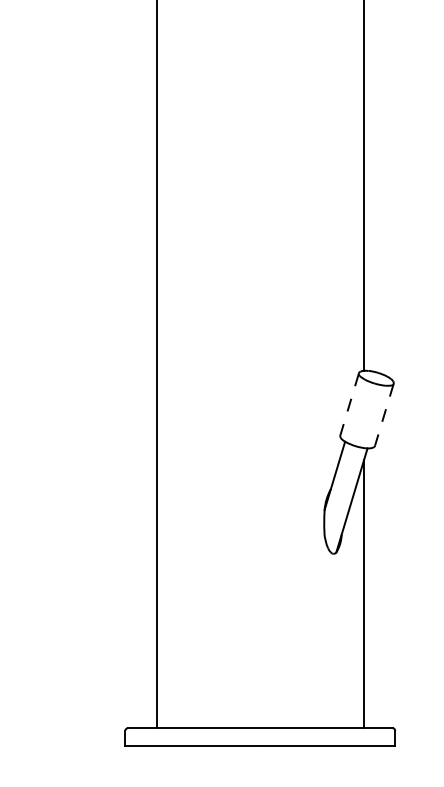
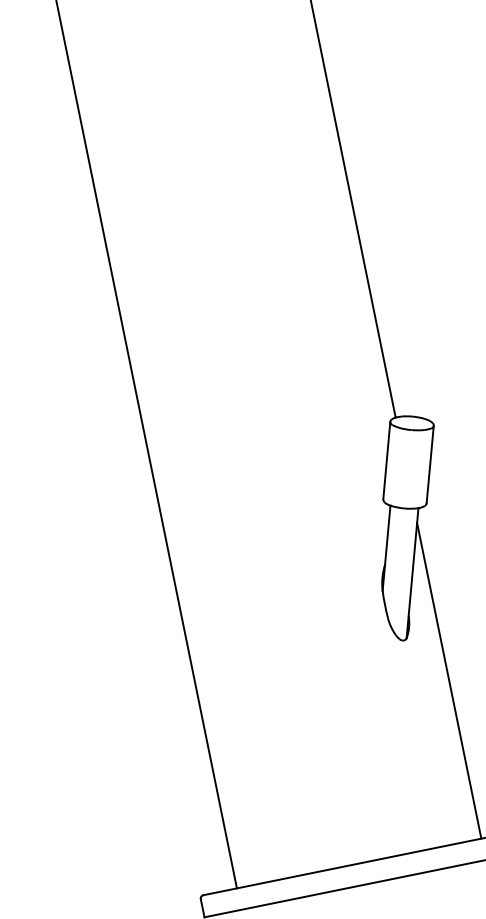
line: (349, 404) -> (386, 460), dashed -> solid
line: (384, 415) -> (430, 465), dashed -> solid

